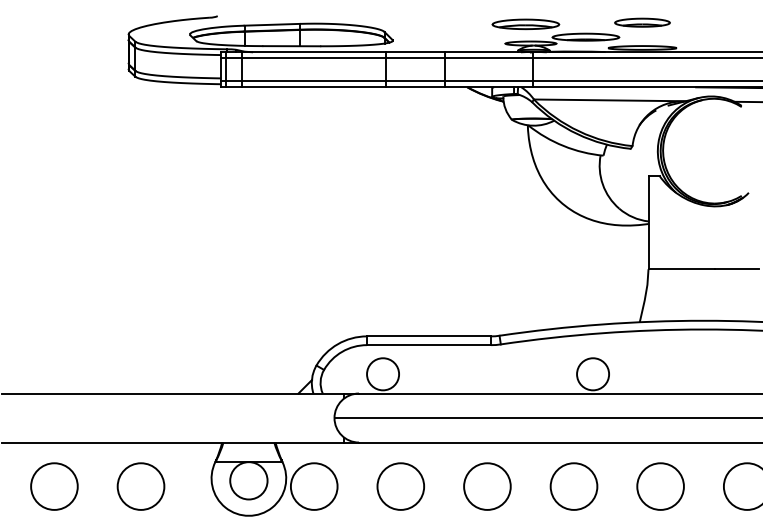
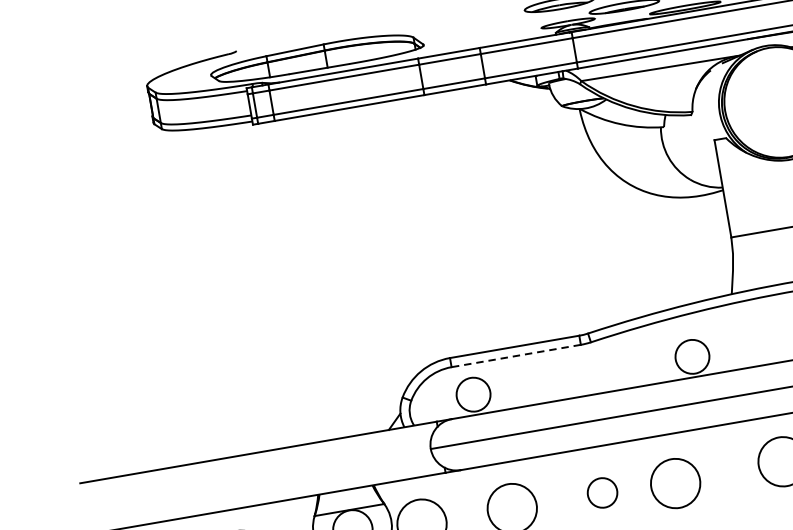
line: (428, 345) -> (515, 356), solid -> dashed
circle: (487, 486) -> (602, 492), size x0.6
circle: (573, 486) -> (675, 483), moved

